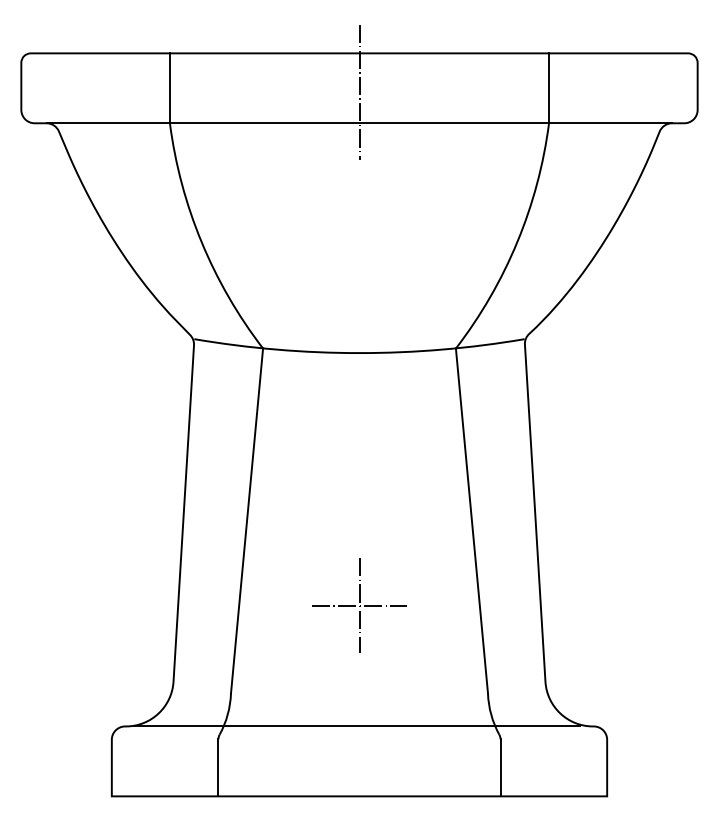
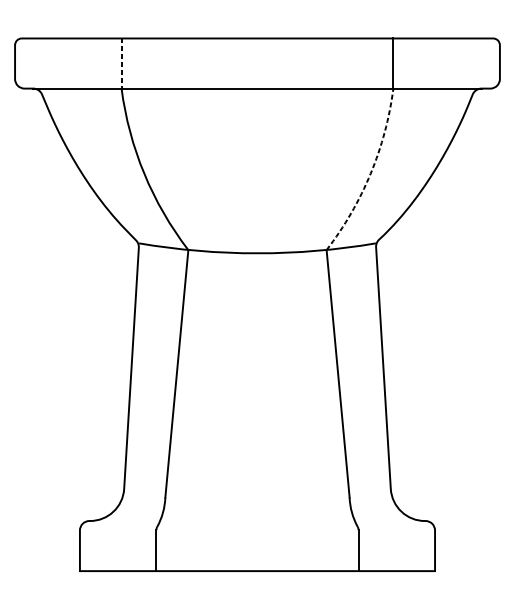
line: (169, 88) -> (121, 63), solid -> dashed
line: (359, 92) -> (257, 66), removed
arc: (517, 242) -> (370, 174), solid -> dashed
part: (359, 605) -> (257, 434), removed
line: (356, 726) -> (255, 521), removed

